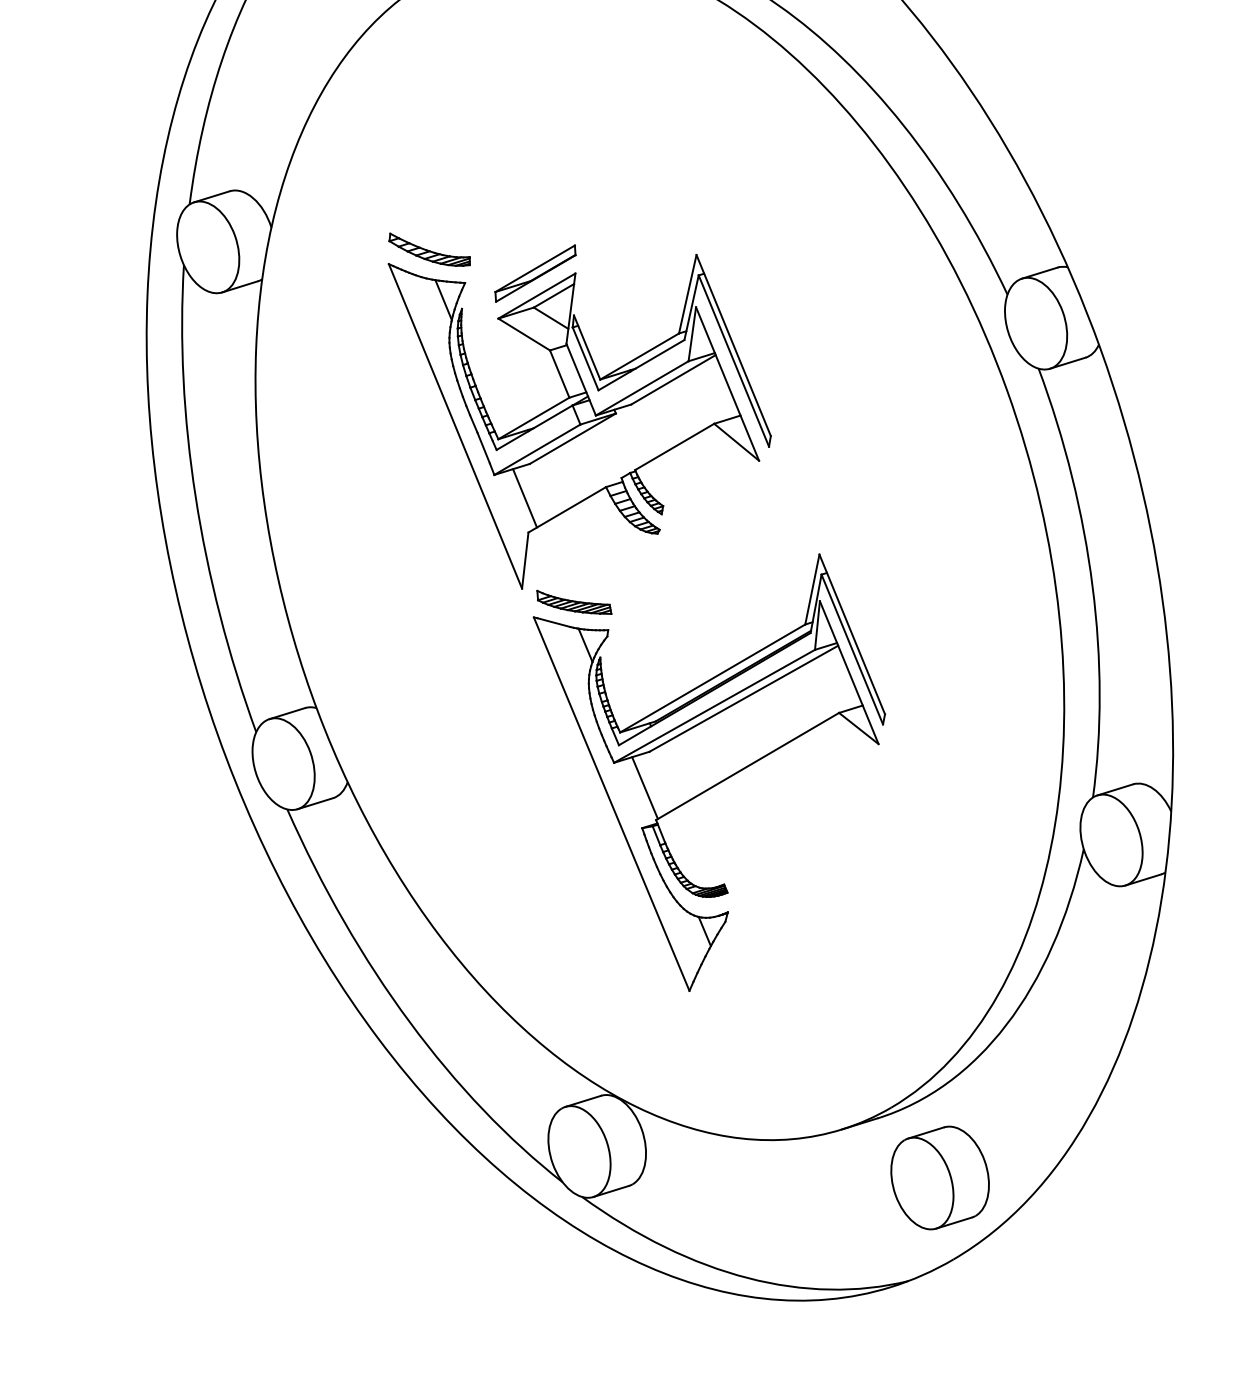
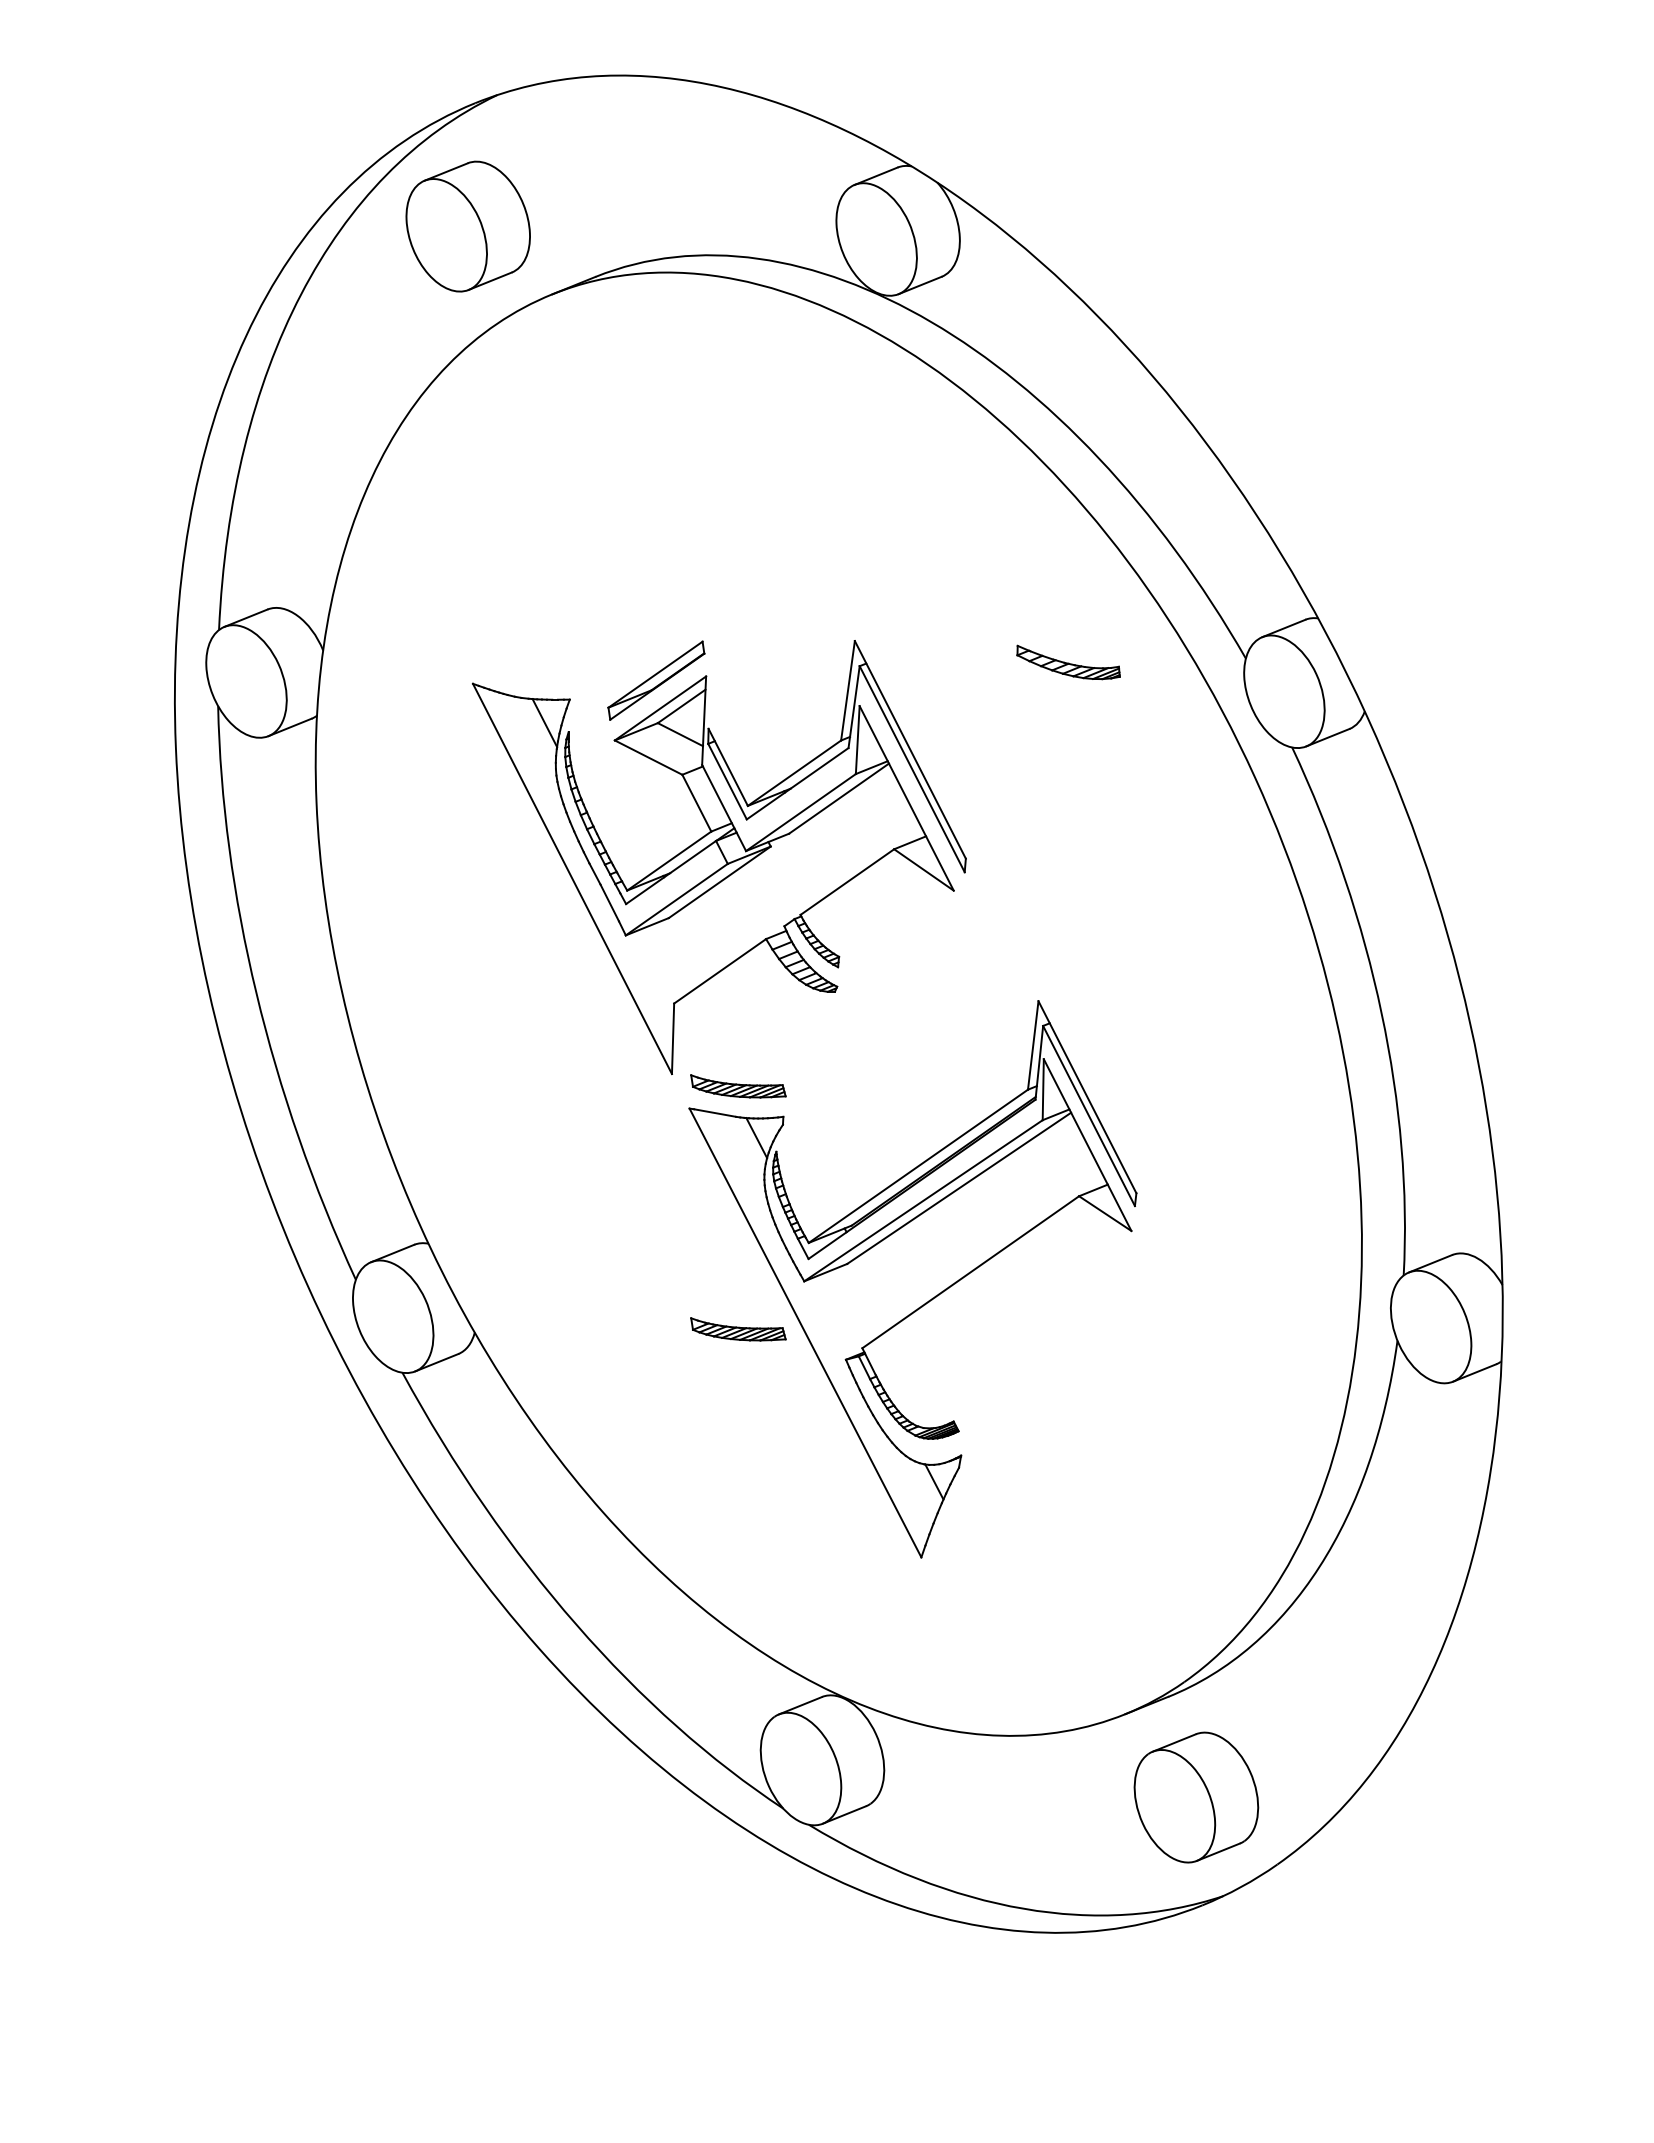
part: (429, 250) -> (1068, 662), moved
line: (525, 498) -> (666, 961), removed
line: (645, 788) -> (845, 1309), removed
part: (558, 796) -> (738, 1329), added
part: (940, 1177) -> (1196, 1797), moved

